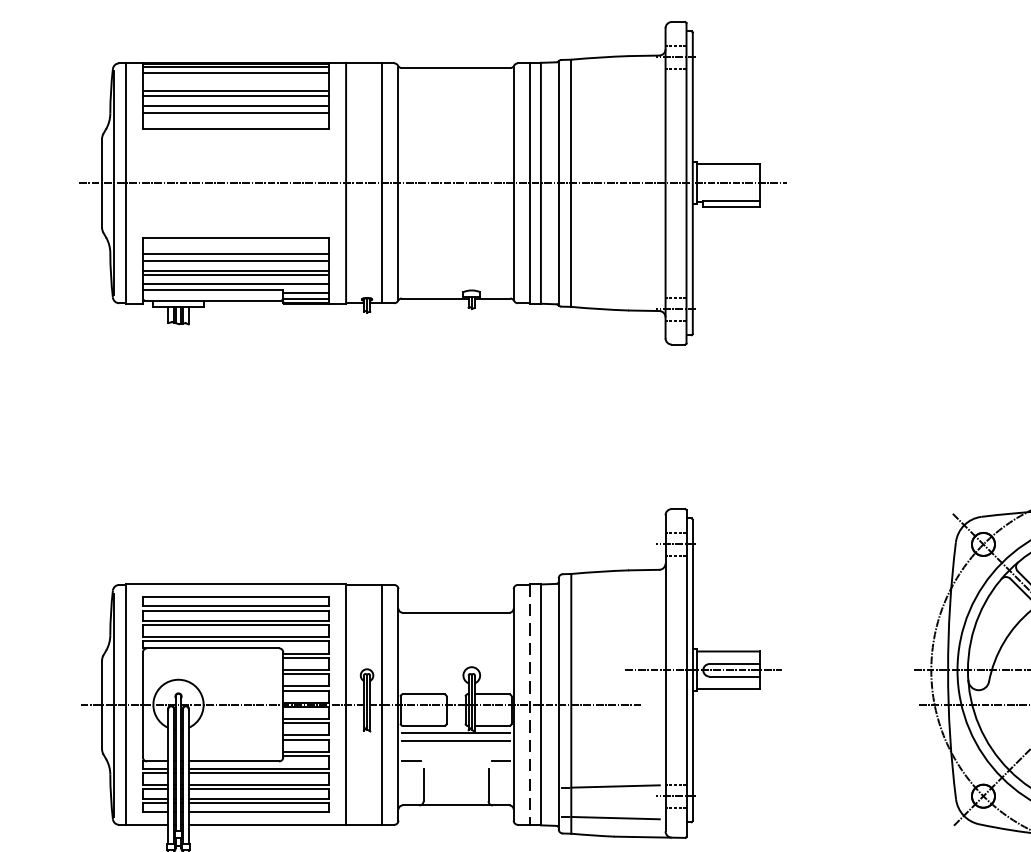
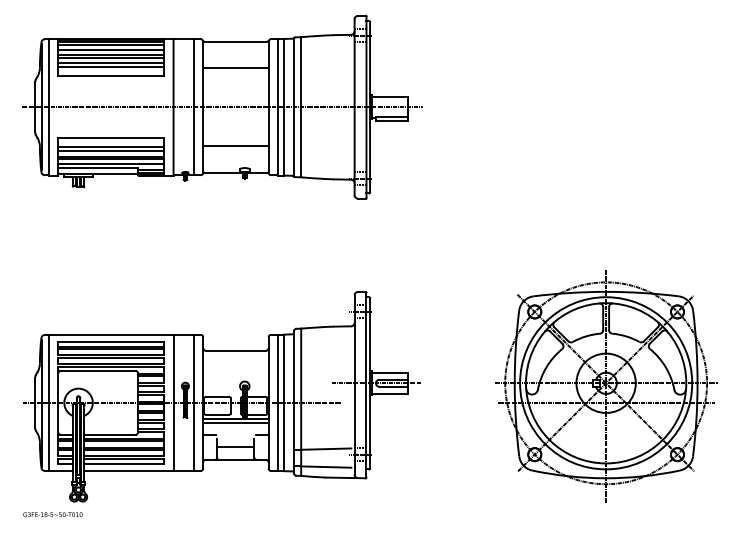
line: (236, 83) -> (111, 50), added
line: (455, 114) -> (235, 68), added
line: (455, 252) -> (235, 146), added
line: (531, 705) -> (278, 403), dashed -> solid
line: (455, 781) -> (235, 446), added

